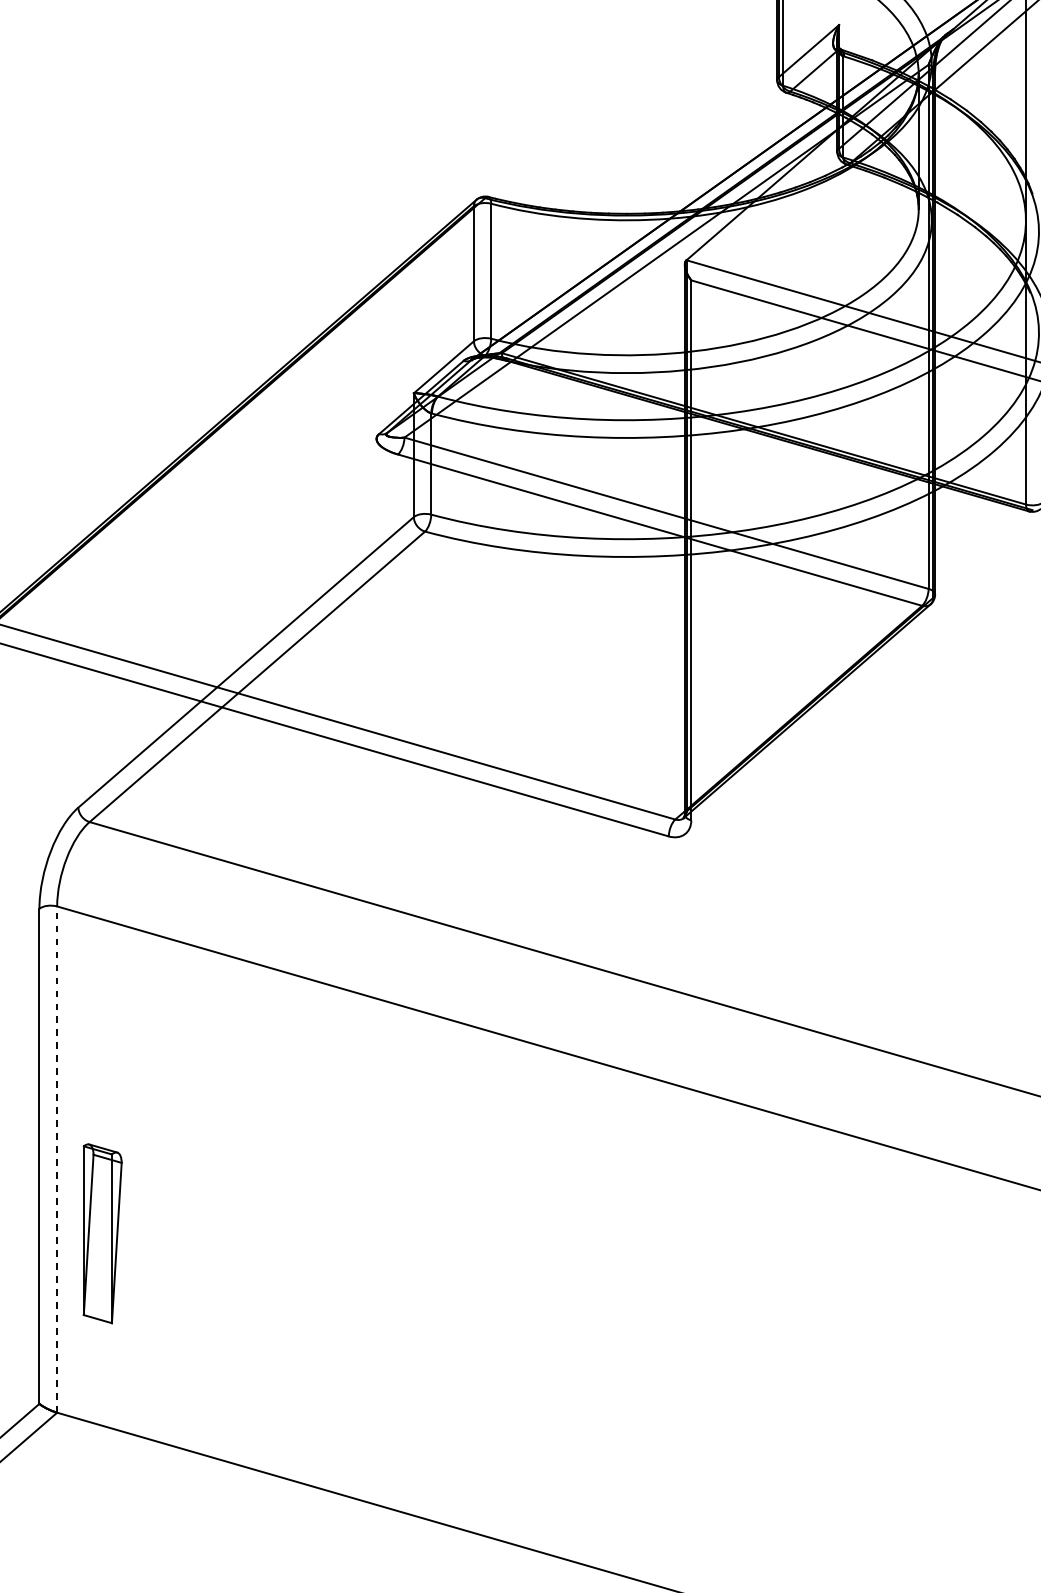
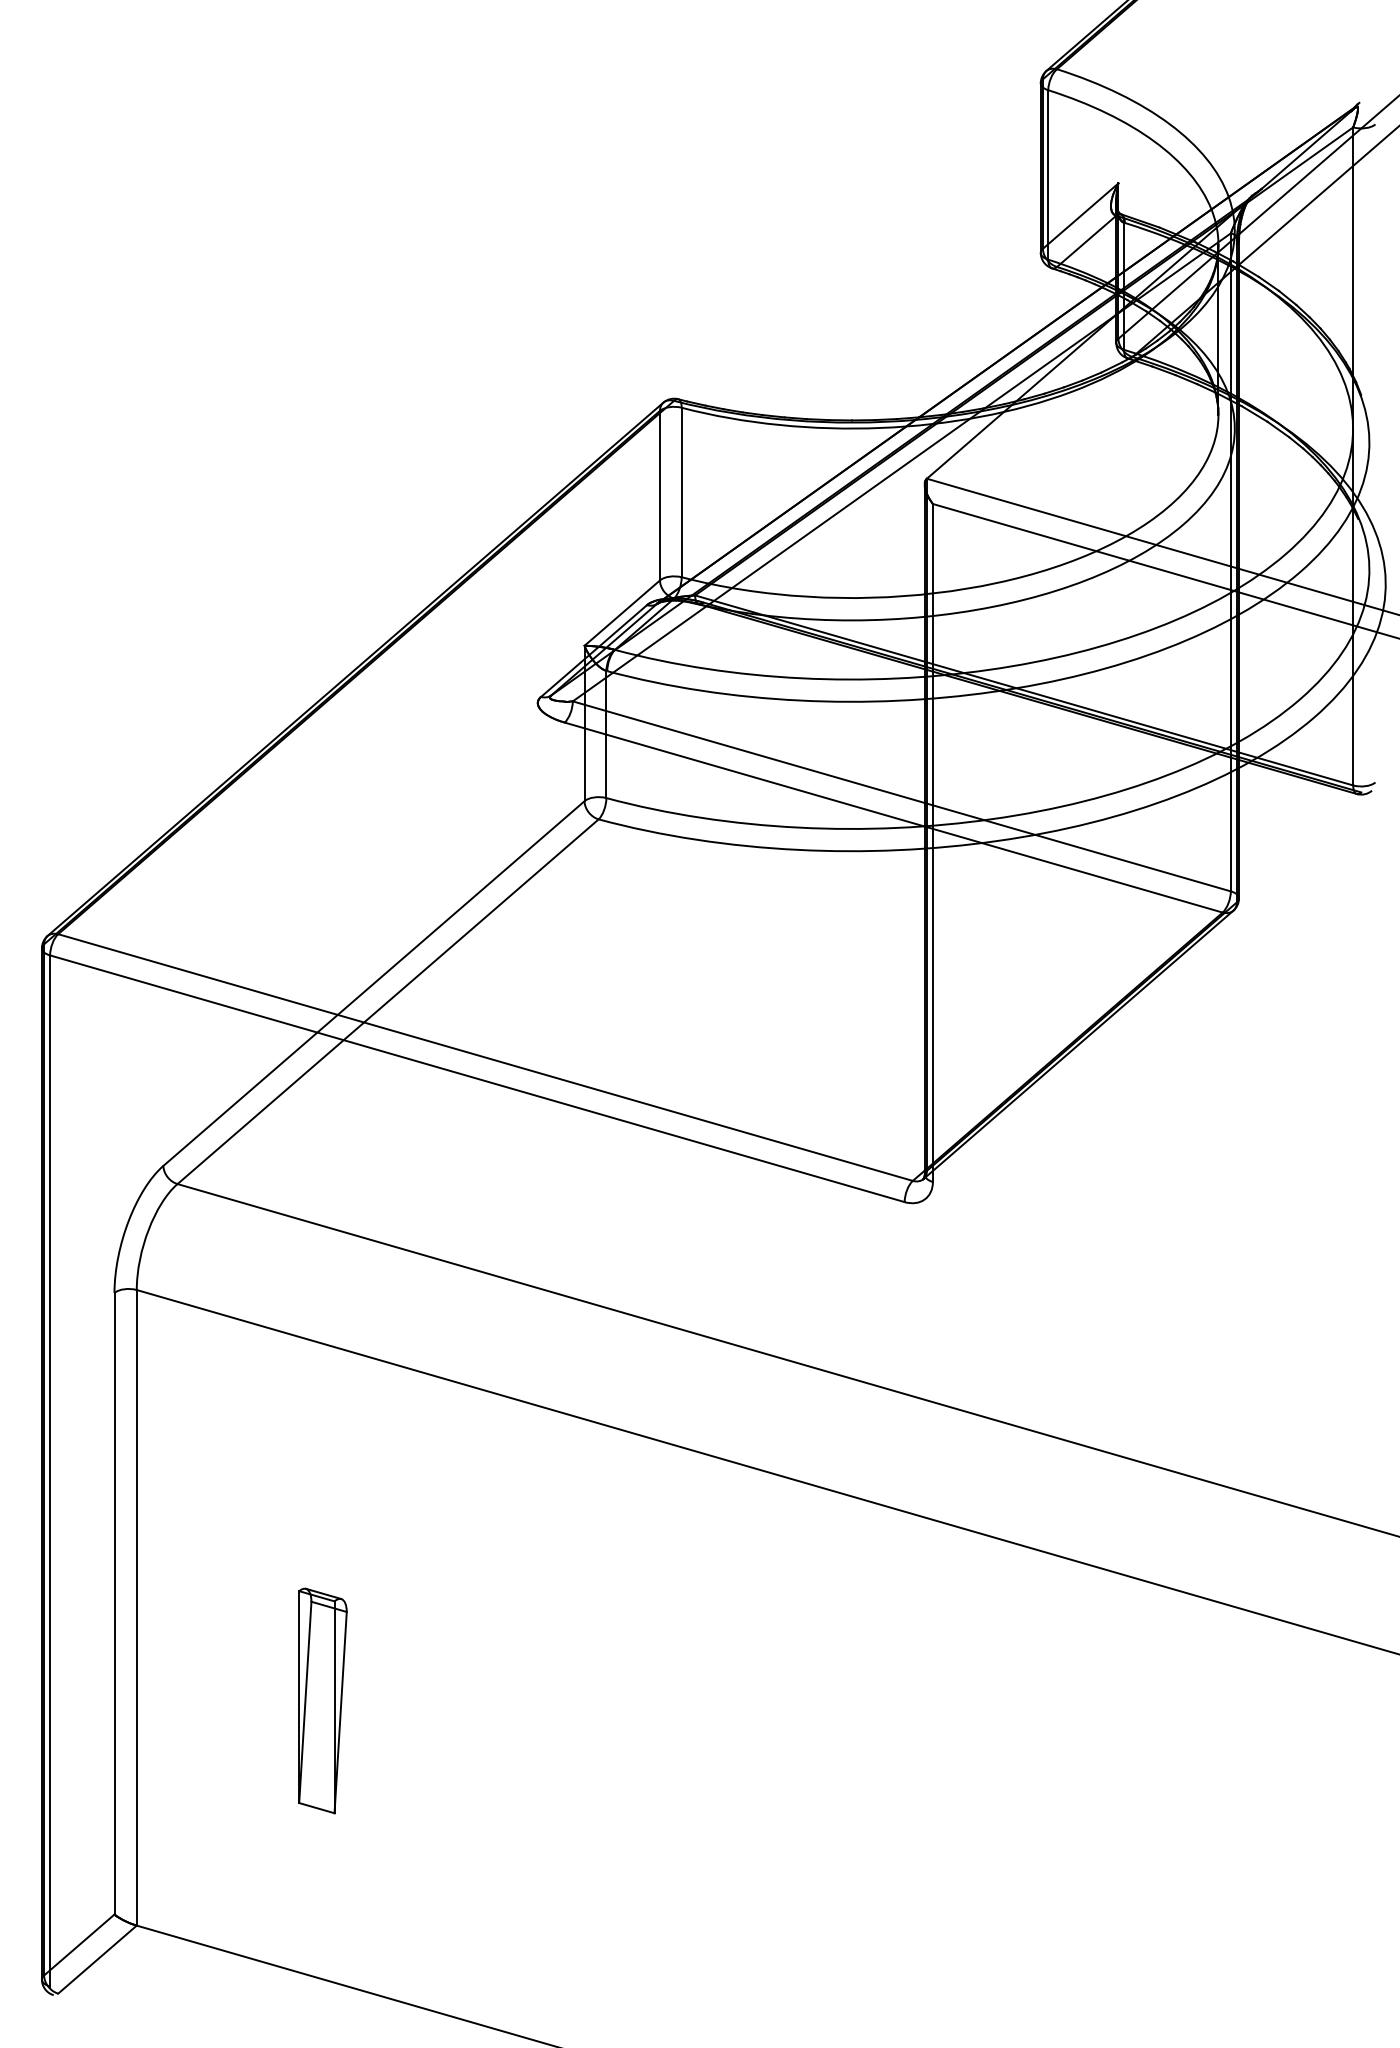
line: (56, 1159) -> (136, 1607), dashed -> solid
part: (102, 1233) -> (322, 1700), moved

